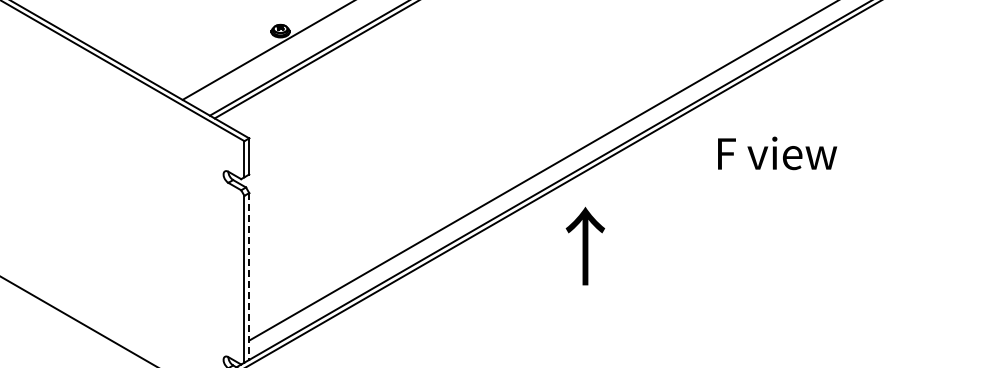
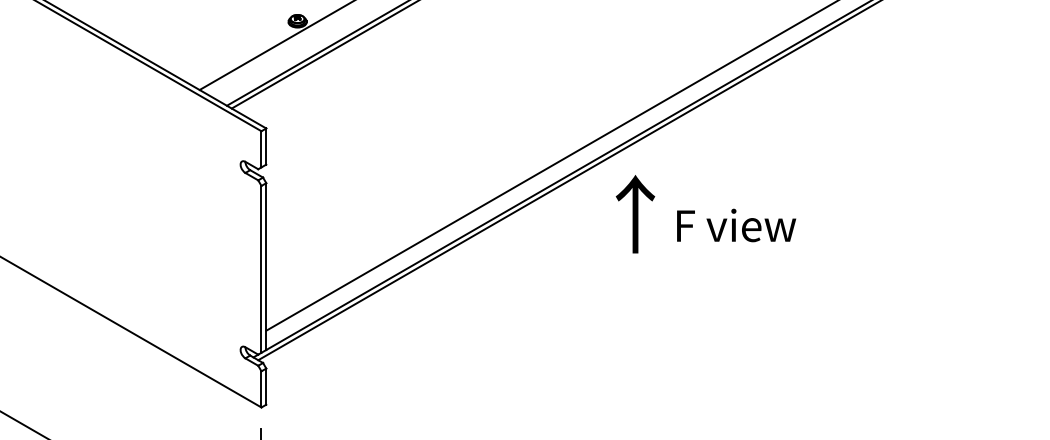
text: (777, 153) -> (736, 225), moved
text: (585, 246) -> (635, 214), moved
line: (249, 277) -> (266, 267), dashed -> solid

